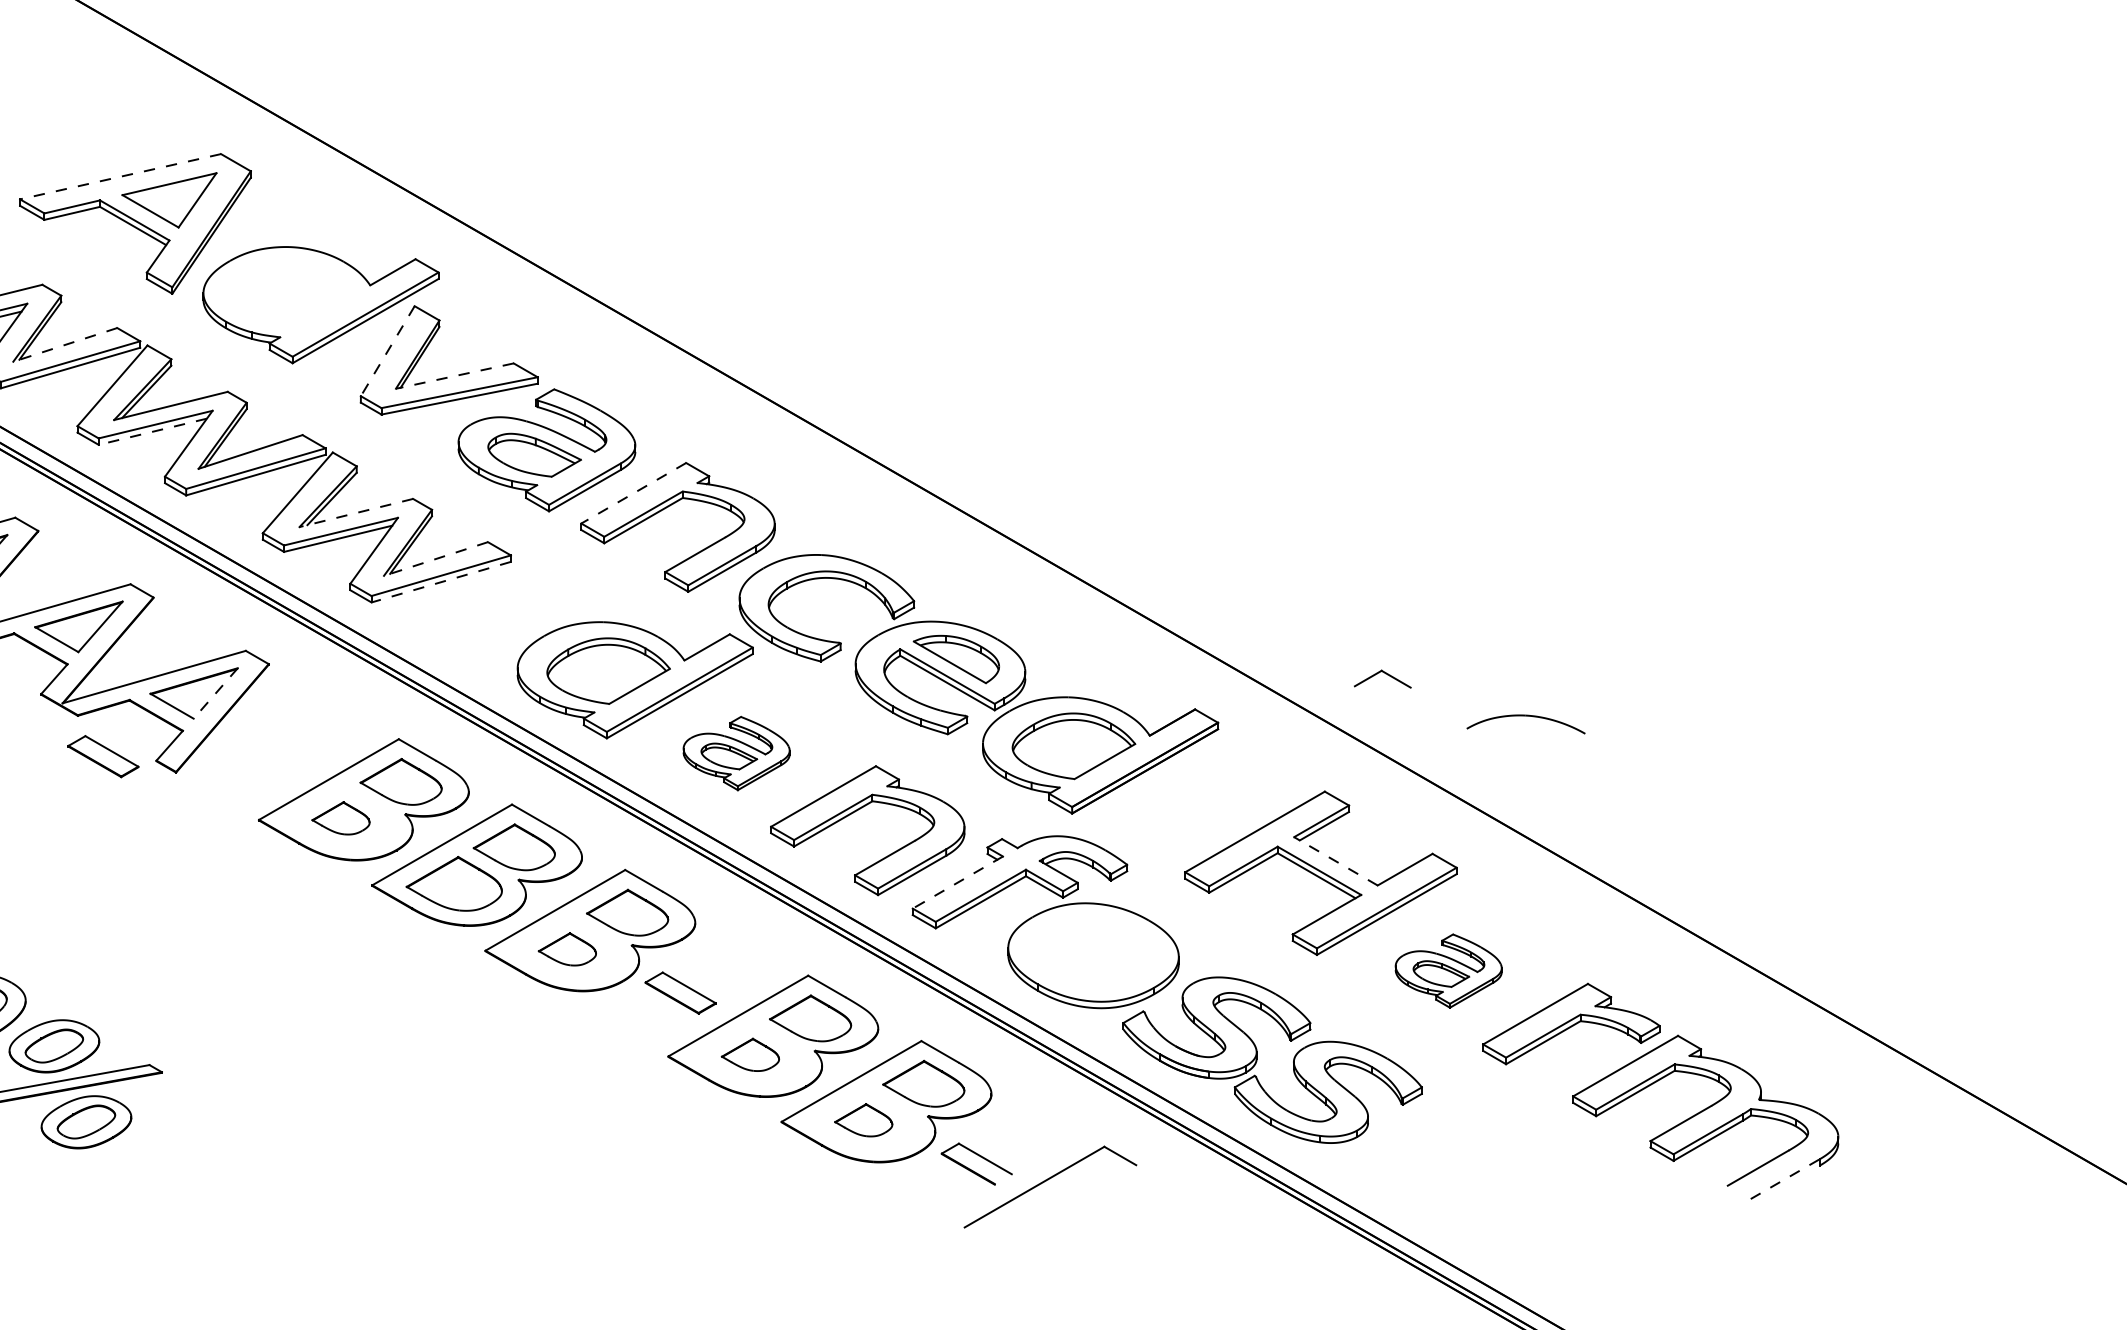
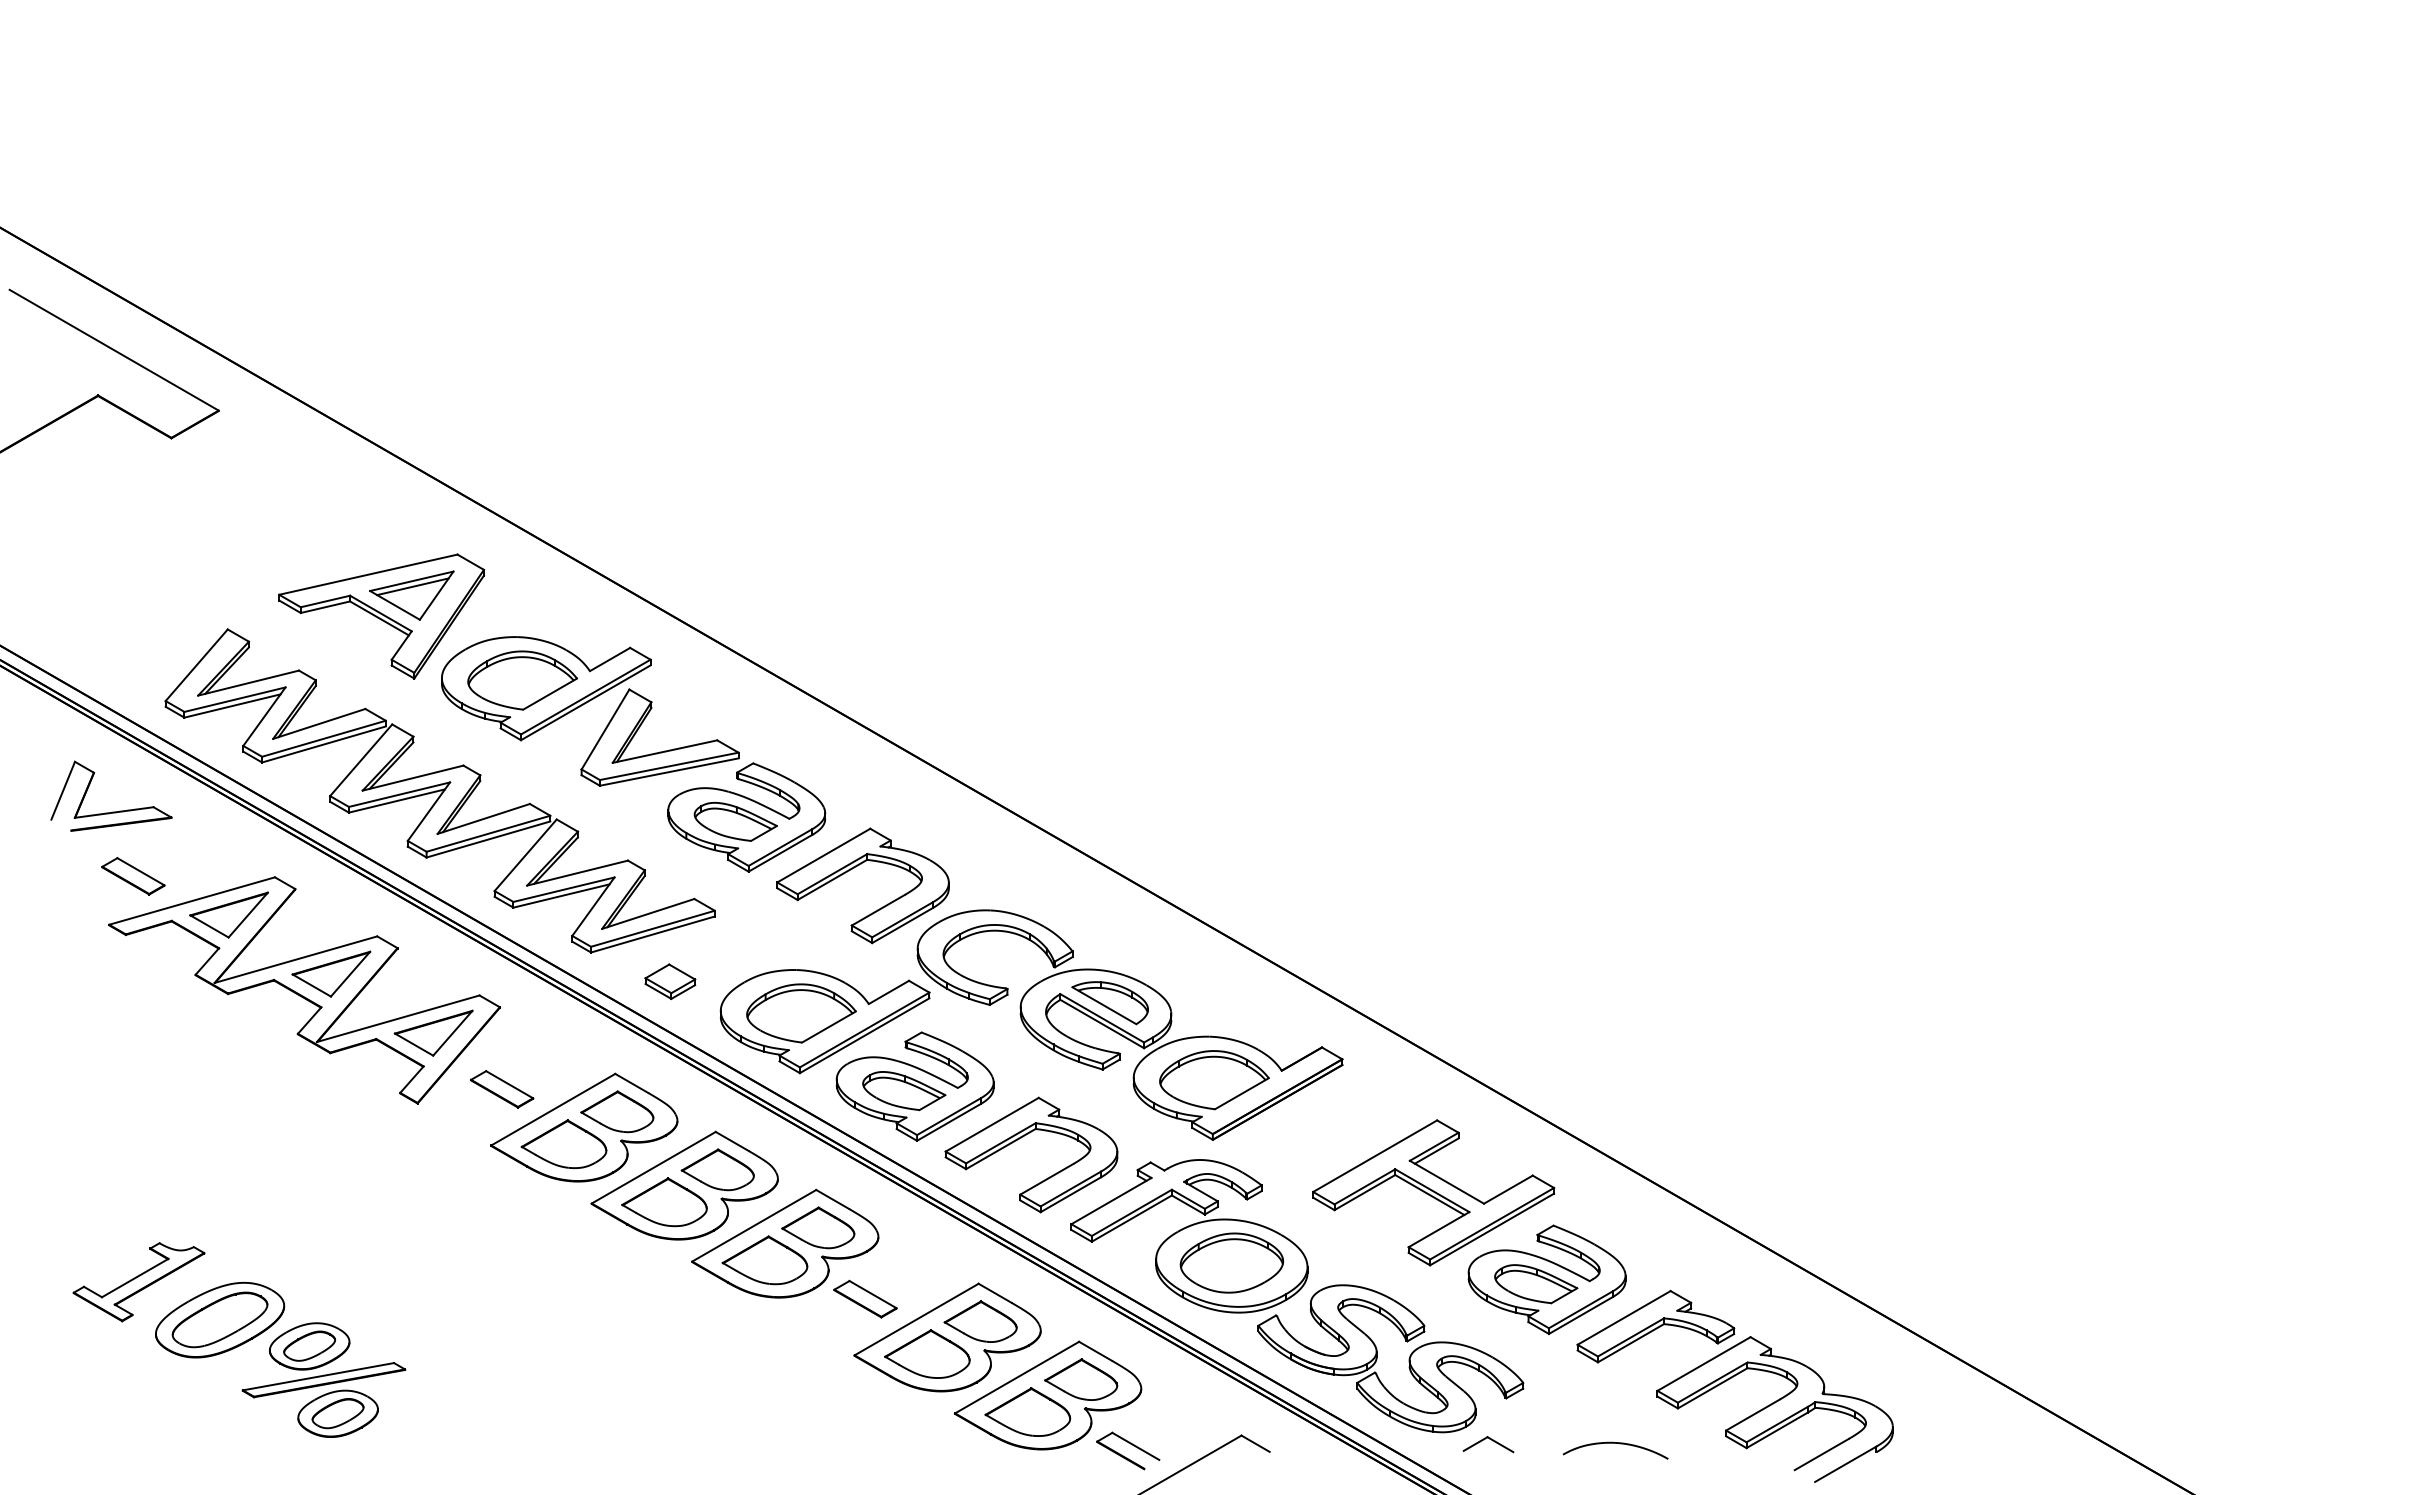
line: (119, 176) -> (367, 574), dashed -> solid
line: (170, 190) -> (412, 586), added
part: (294, 295) -> (522, 680), added
line: (64, 345) -> (318, 724), dashed -> solid
line: (387, 351) -> (605, 729), dashed -> solid
line: (454, 375) -> (664, 751), dashed -> solid
line: (152, 432) -> (396, 801), dashed -> solid
line: (633, 493) -> (823, 855), dashed -> solid
line: (356, 513) -> (577, 873), dashed -> solid
line: (435, 559) -> (647, 914), dashed -> solid
line: (440, 582) -> (652, 934), dashed -> solid
part: (461, 635) -> (670, 981), added
part: (1382, 679) -> (1488, 1444), moved
line: (215, 693) -> (452, 1033), dashed -> solid
part: (1525, 716) -> (1615, 1443), moved
part: (735, 753) -> (914, 1086), size x1.67
part: (103, 756) -> (502, 1089), moved
part: (340, 817) -> (563, 1143), size x1.67
line: (1335, 861) -> (1446, 1182), dashed -> solid
line: (957, 883) -> (1111, 1201), dashed -> solid
part: (566, 949) -> (764, 1260), size x1.67
part: (1093, 951) -> (1231, 1262), added
part: (1448, 970) -> (1546, 1279), size x1.67
part: (750, 1054) -> (927, 1353), size x1.67
part: (863, 1119) -> (1027, 1411), size x1.67
line: (1786, 1179) -> (1846, 1464), dashed -> solid

